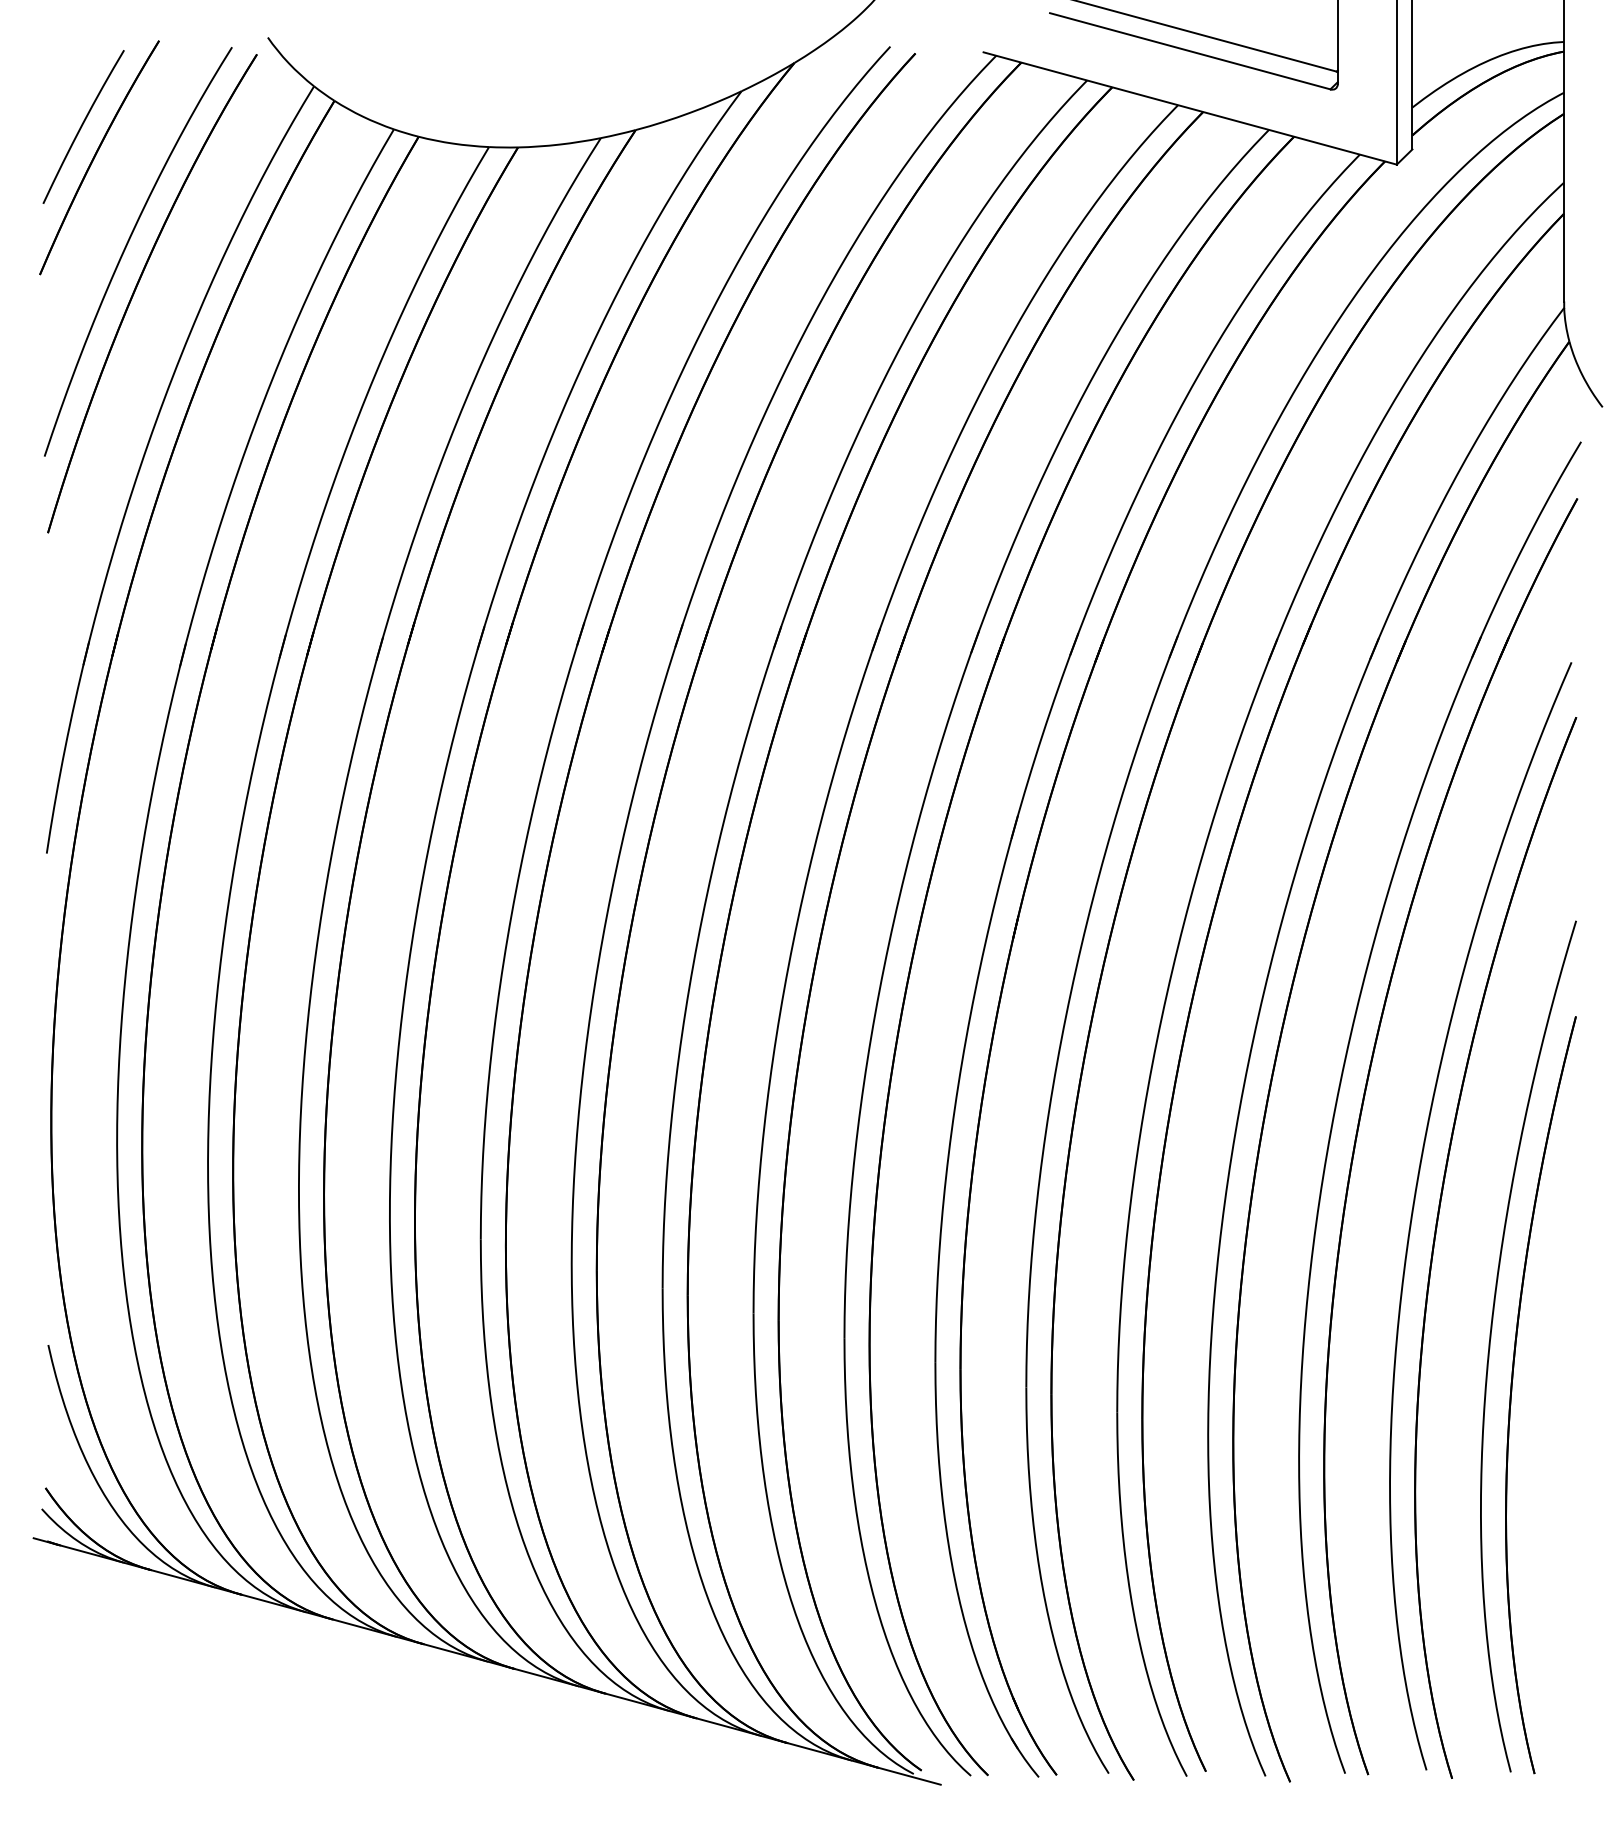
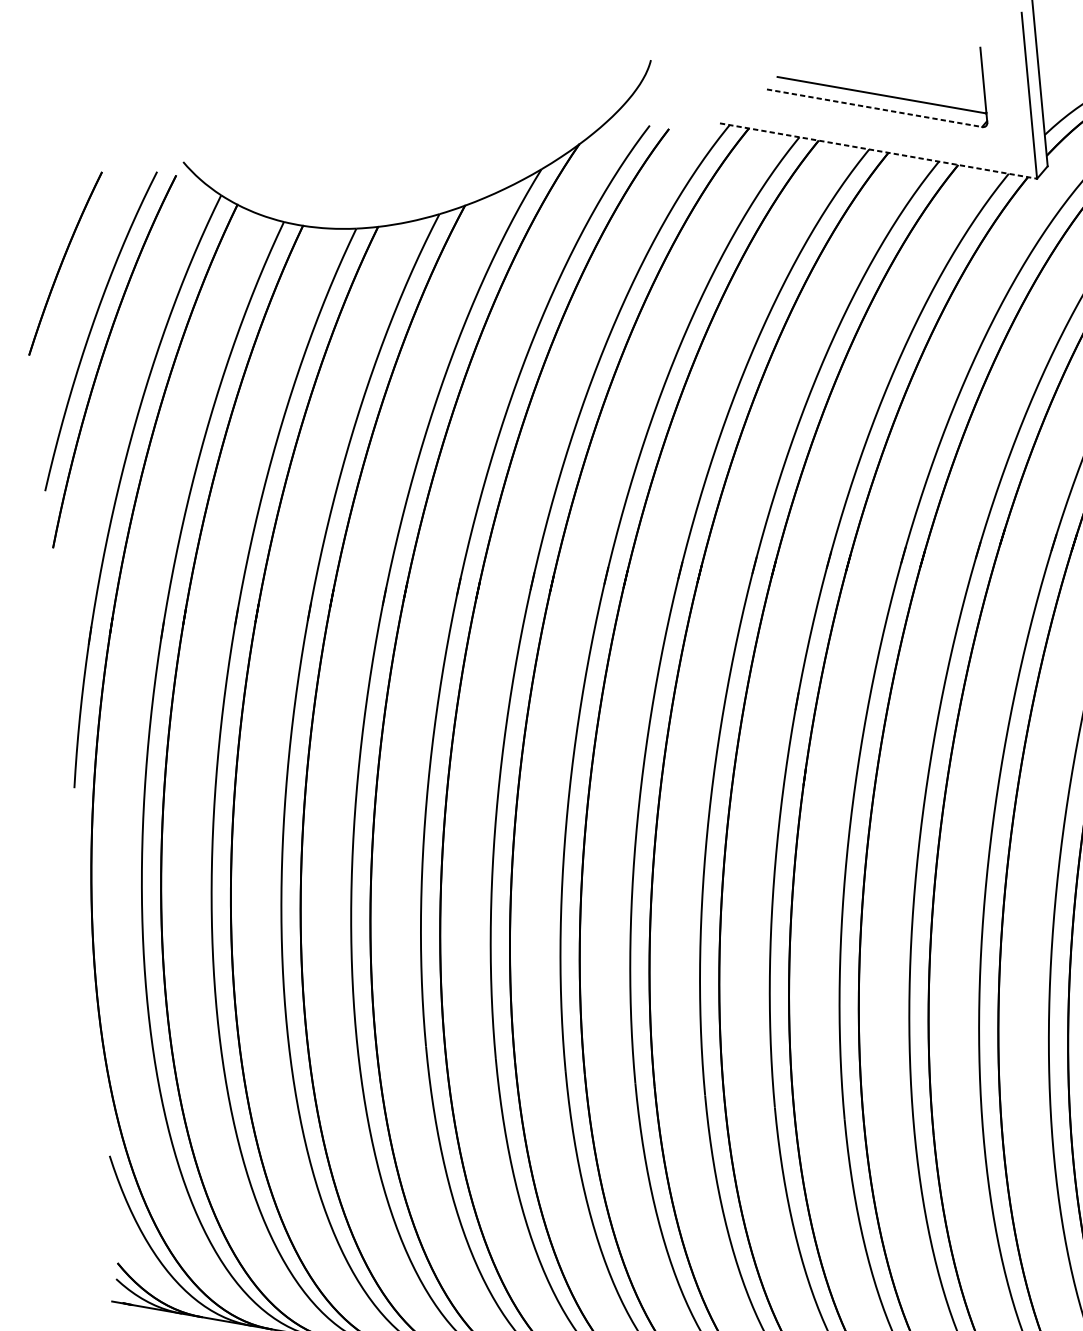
line: (1190, 51) -> (874, 108), solid -> dashed
line: (1190, 108) -> (878, 151), solid -> dashed
curve: (82, 126) -> (50, 241), removed

